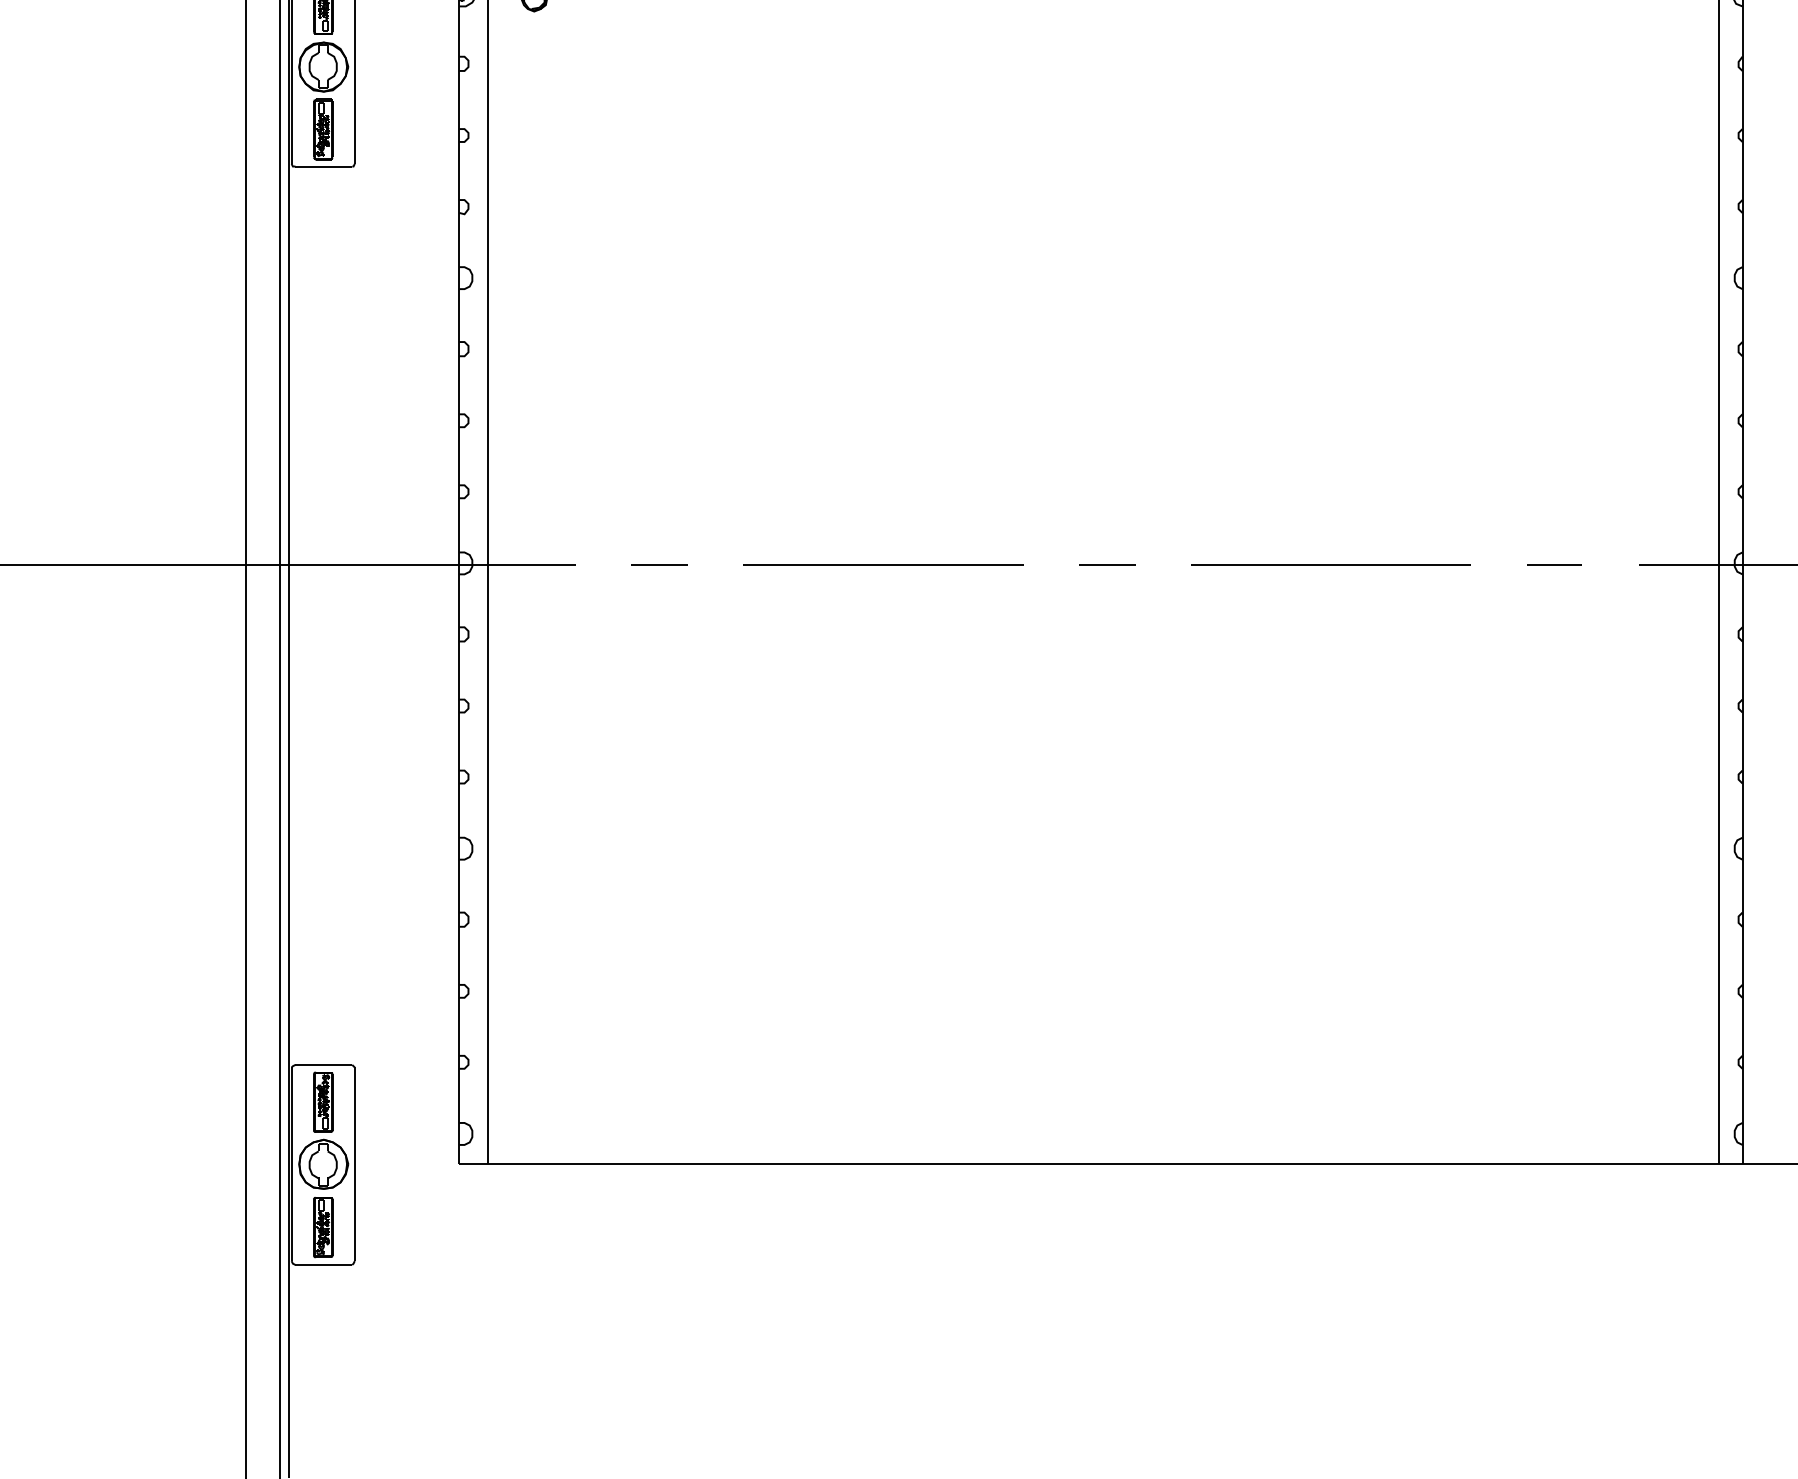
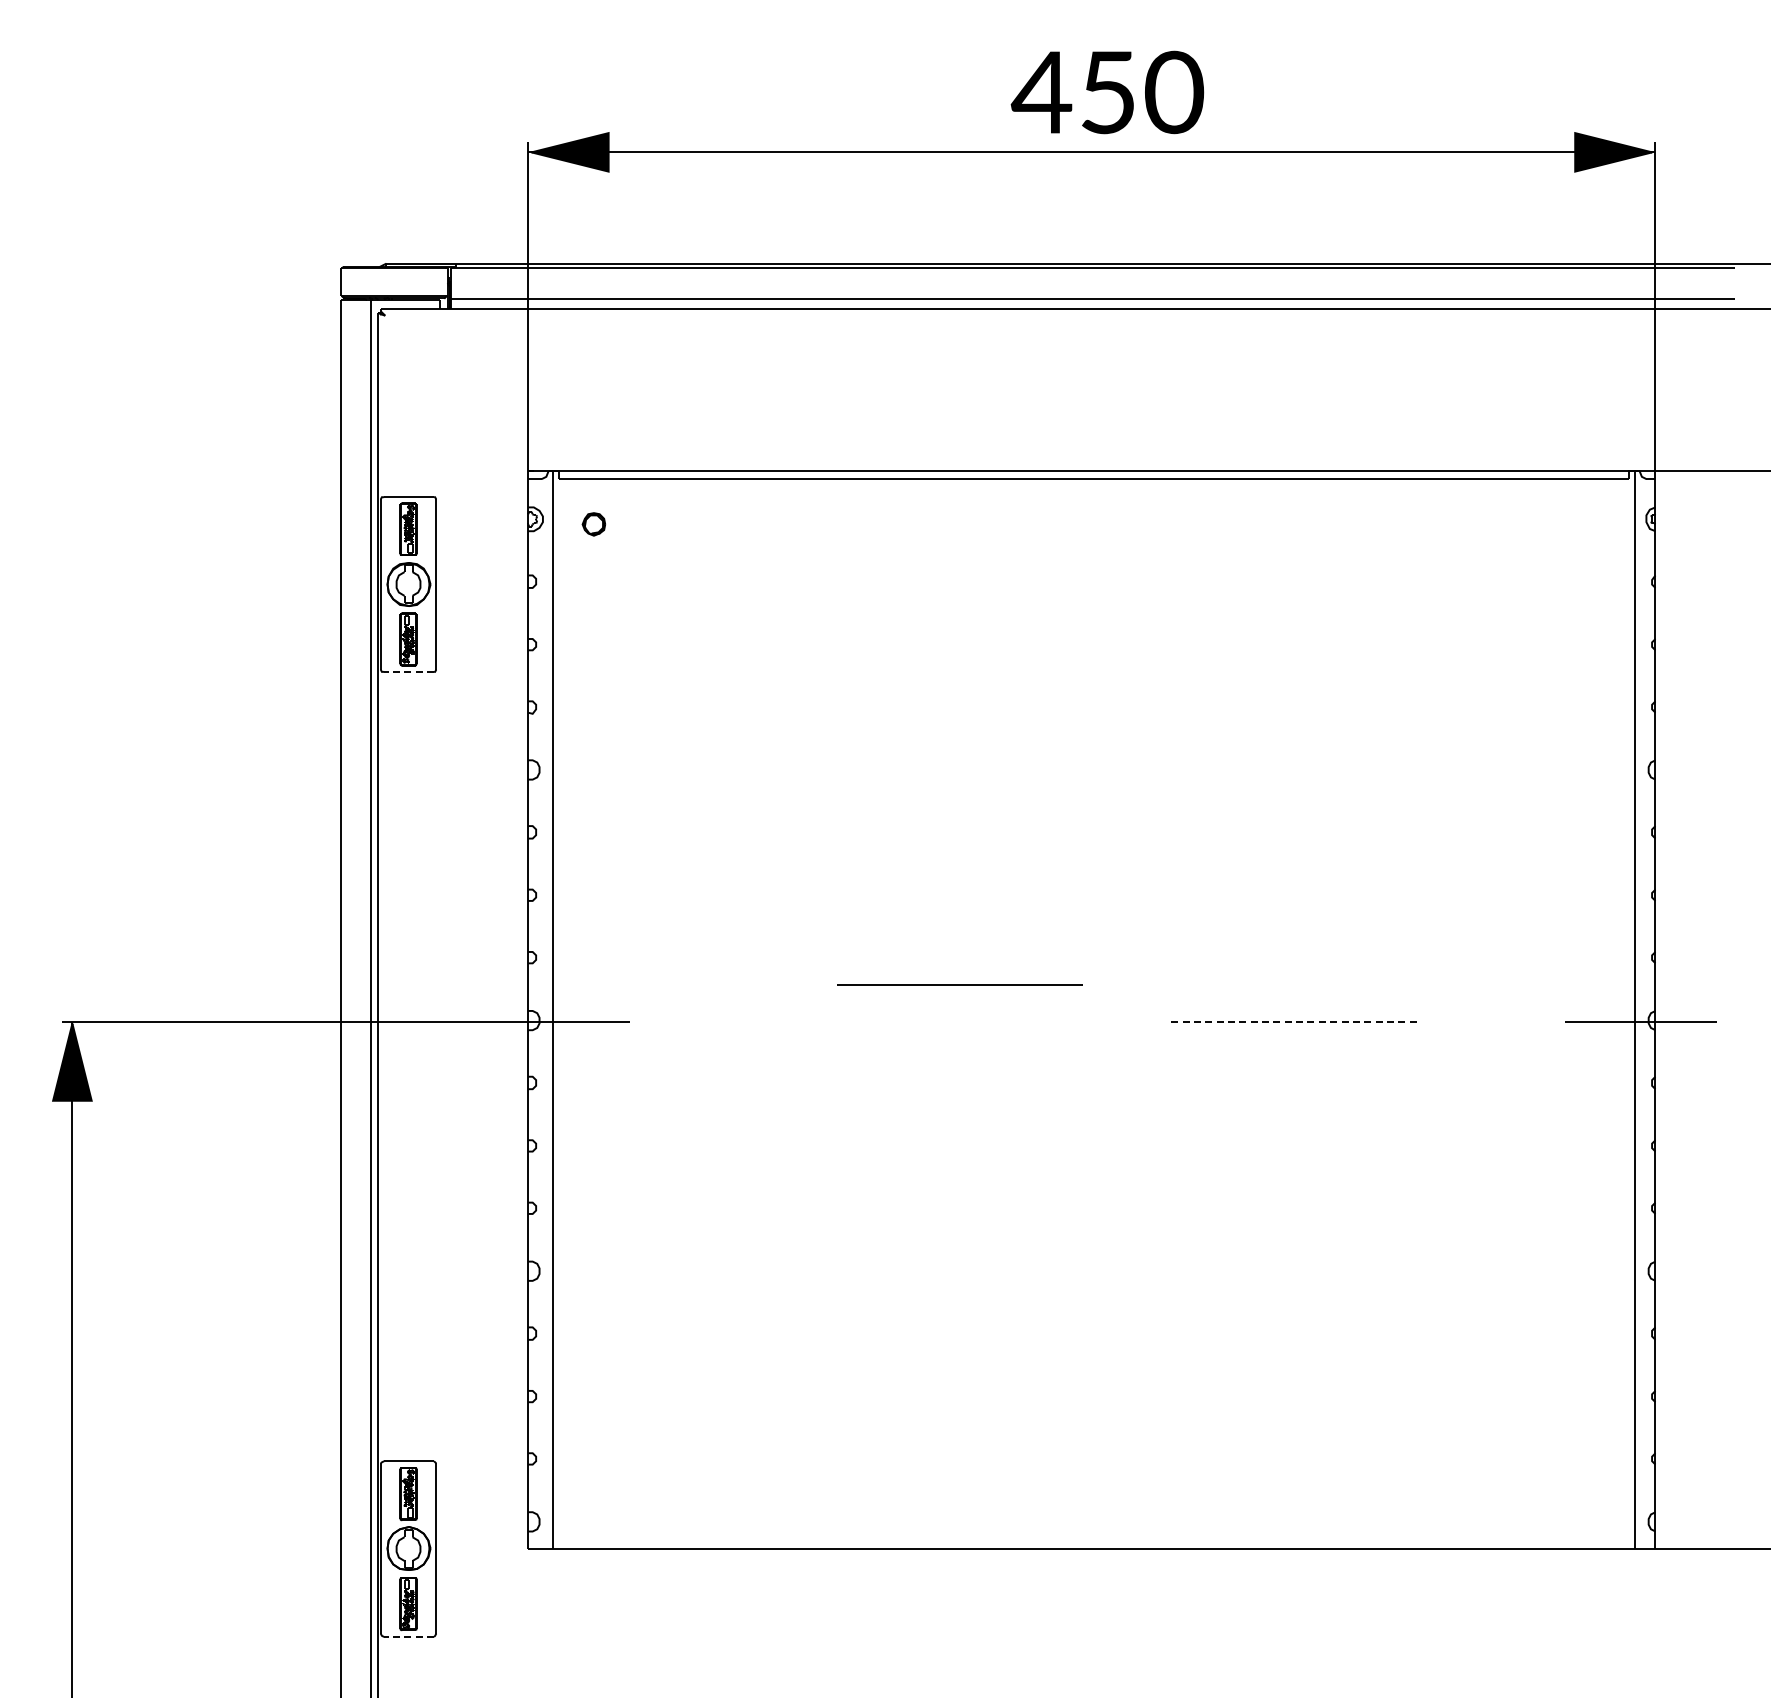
line: (324, 166) -> (409, 671), solid -> dashed
line: (658, 564) -> (703, 1021), removed
line: (883, 564) -> (959, 984), moved
line: (1107, 564) -> (1097, 1021), removed
line: (1554, 564) -> (1490, 1021), removed
line: (1331, 565) -> (1294, 1022), solid -> dashed
line: (324, 1264) -> (409, 1636), solid -> dashed

